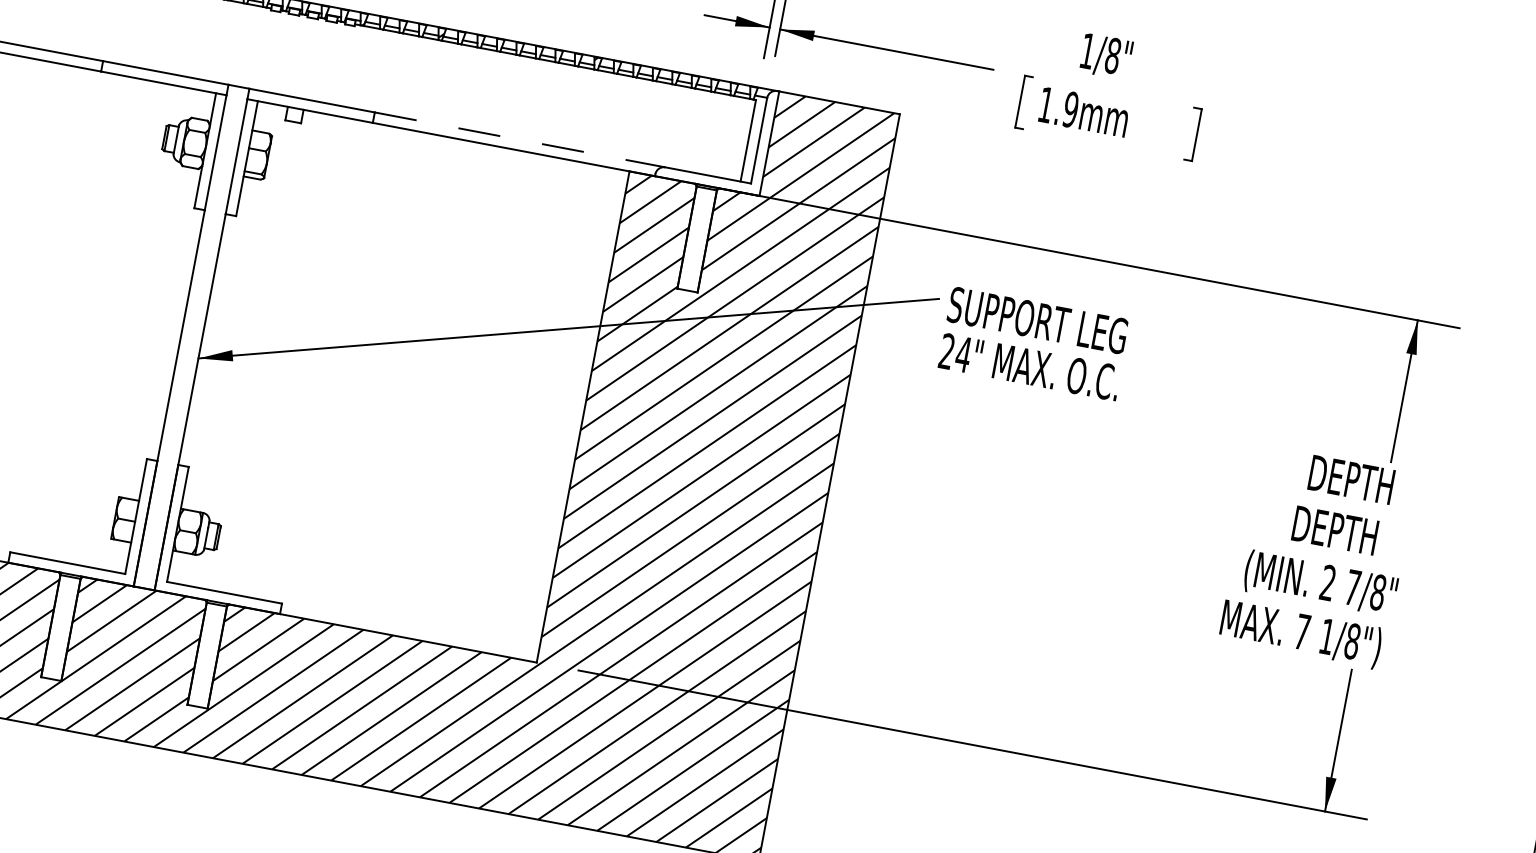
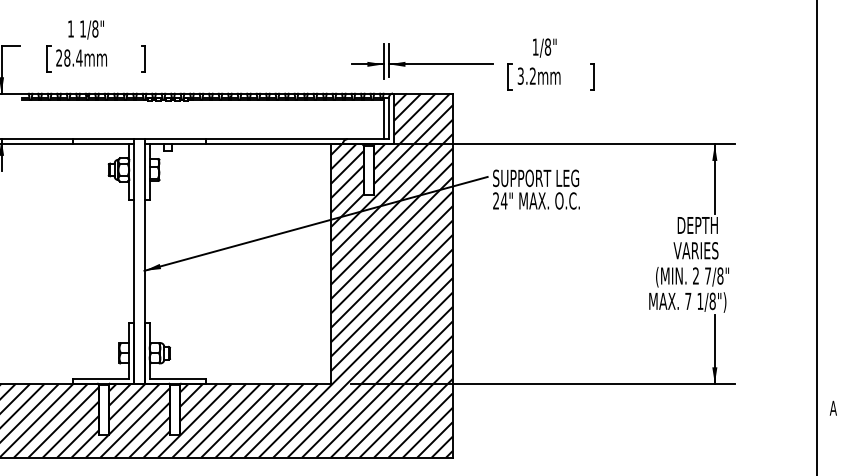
text: (1058, 105) -> (526, 75), 1.9mm -> 3.2mm
line: (520, 140) -> (276, 139), dashed -> solid
text: (1337, 530) -> (695, 250), DEPTH -> VARIES

